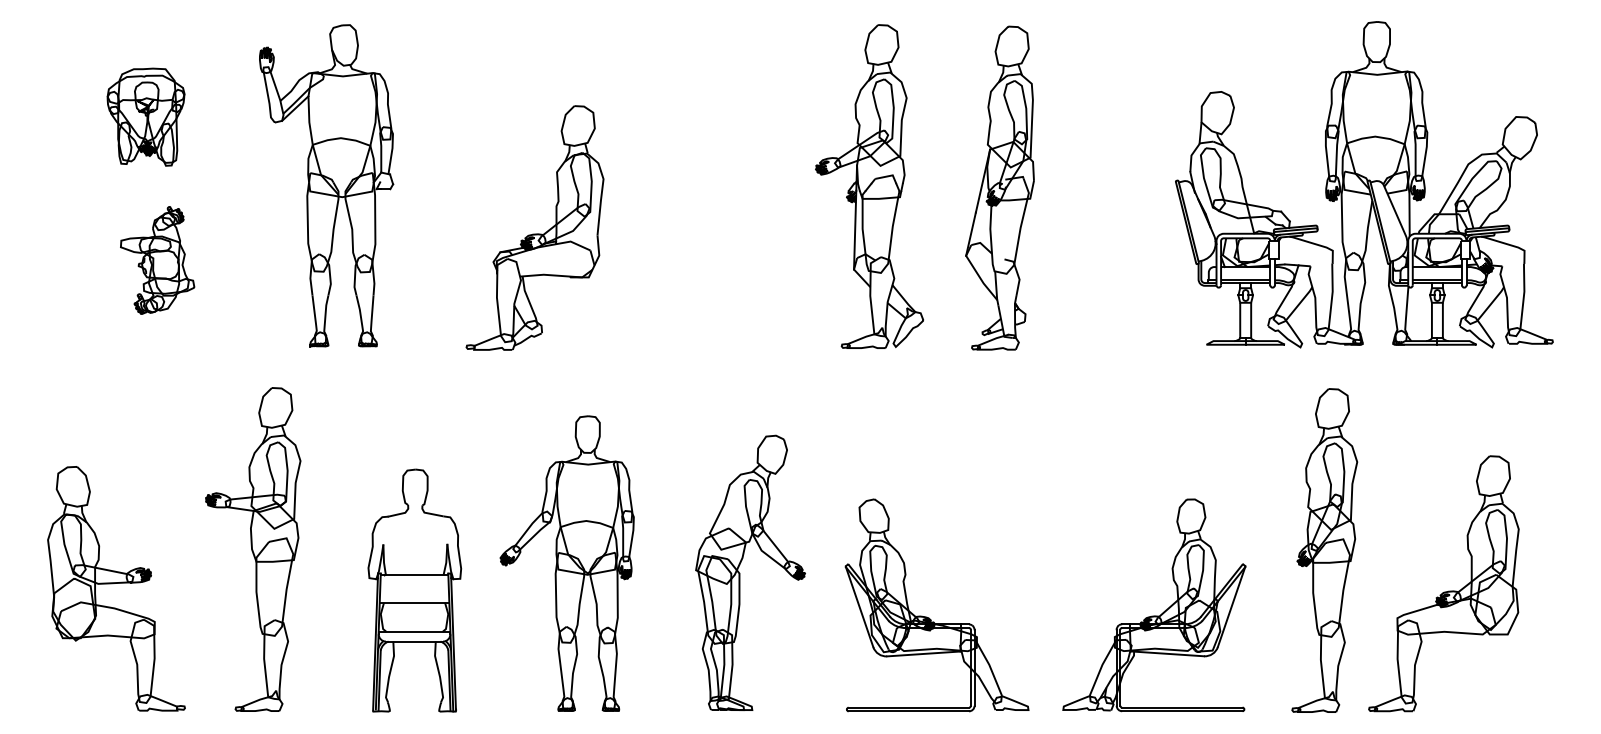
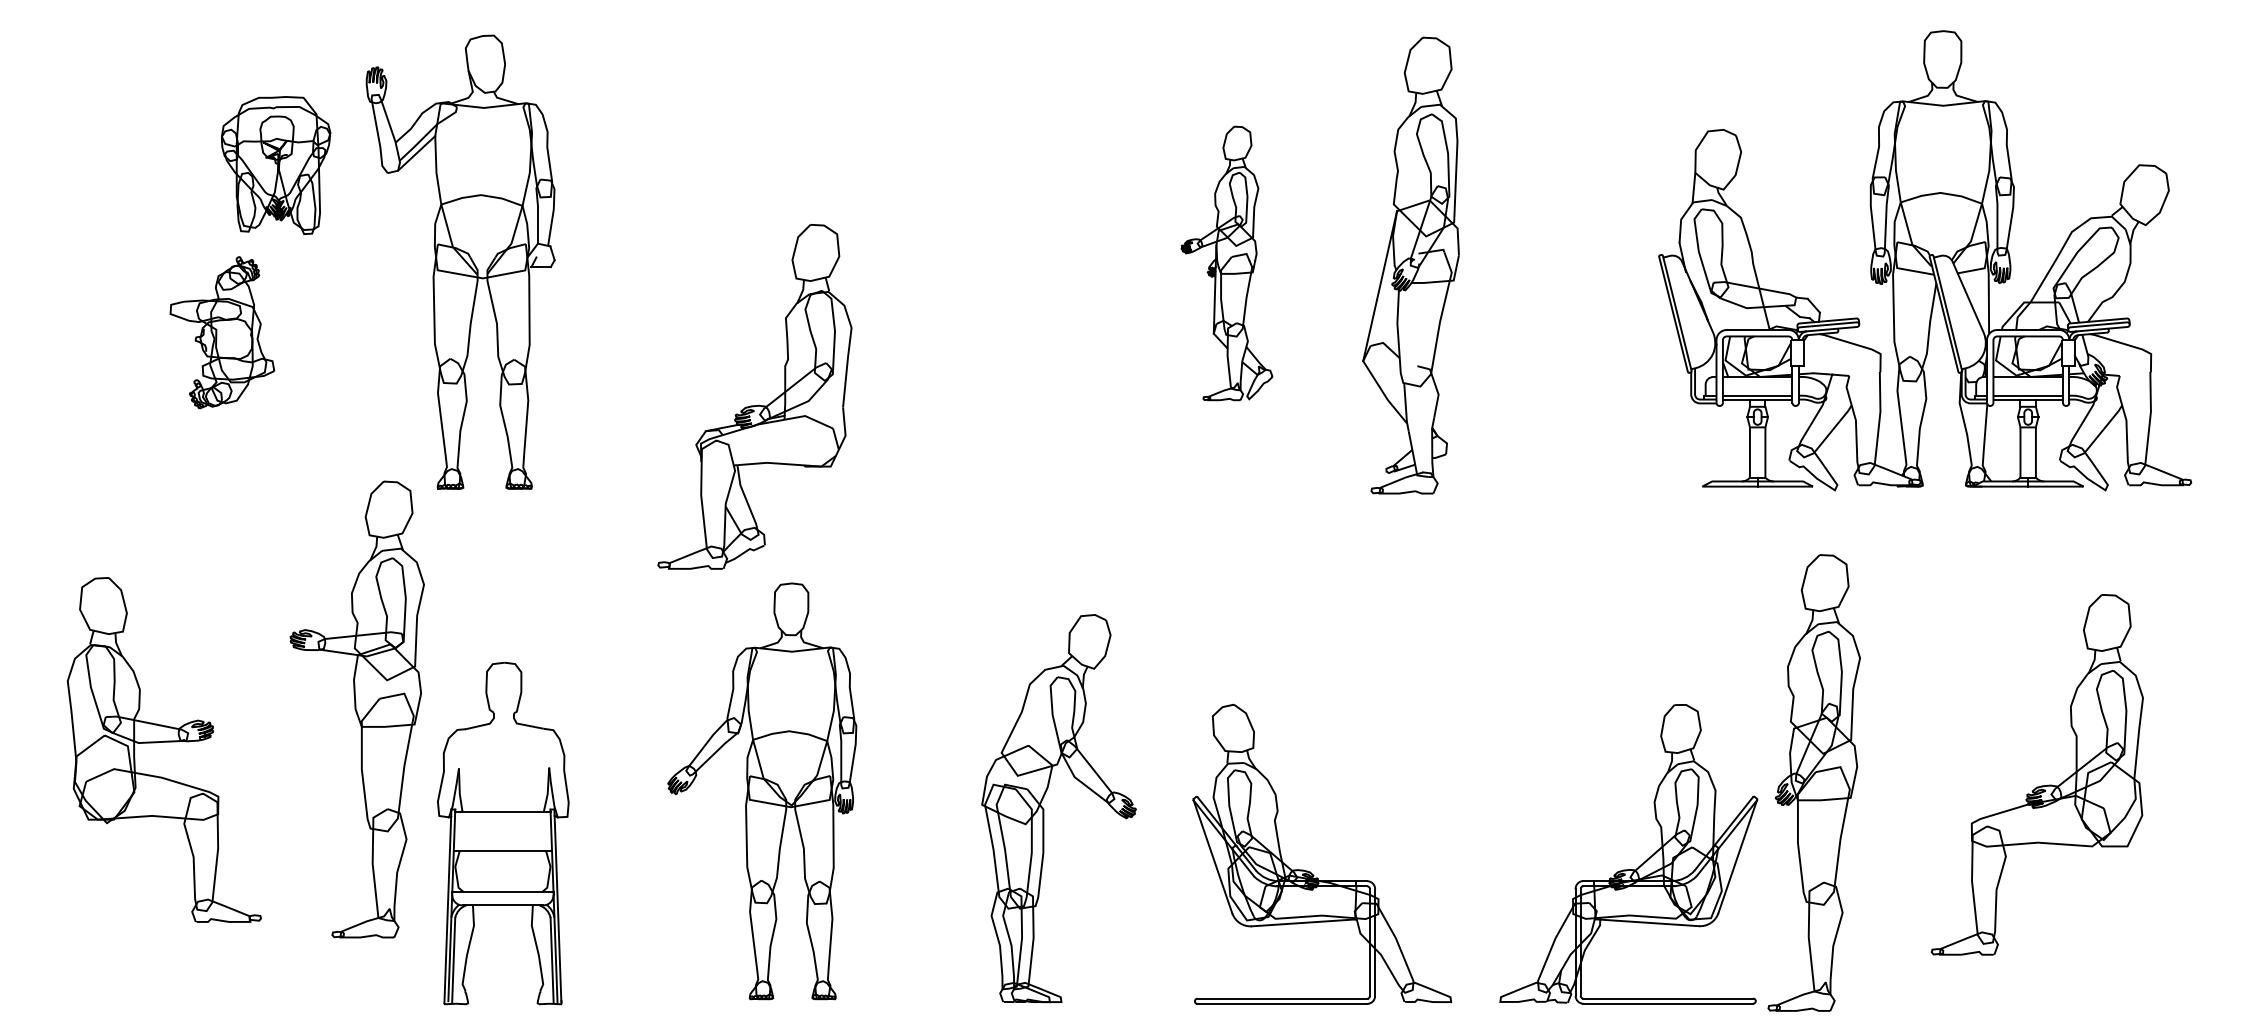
part: (146, 117) -> (276, 165), moved
part: (869, 186) -> (1226, 263), size x0.6
part: (537, 233) -> (758, 404), moved
part: (157, 260) -> (222, 332), moved
part: (252, 549) -> (356, 709), moved
part: (1324, 550) -> (1813, 782), moved
part: (567, 563) -> (762, 791), moved
part: (115, 583) -> (163, 742), moved
part: (414, 590) -> (503, 833), moved
part: (1443, 592) -> (2037, 786), moved

